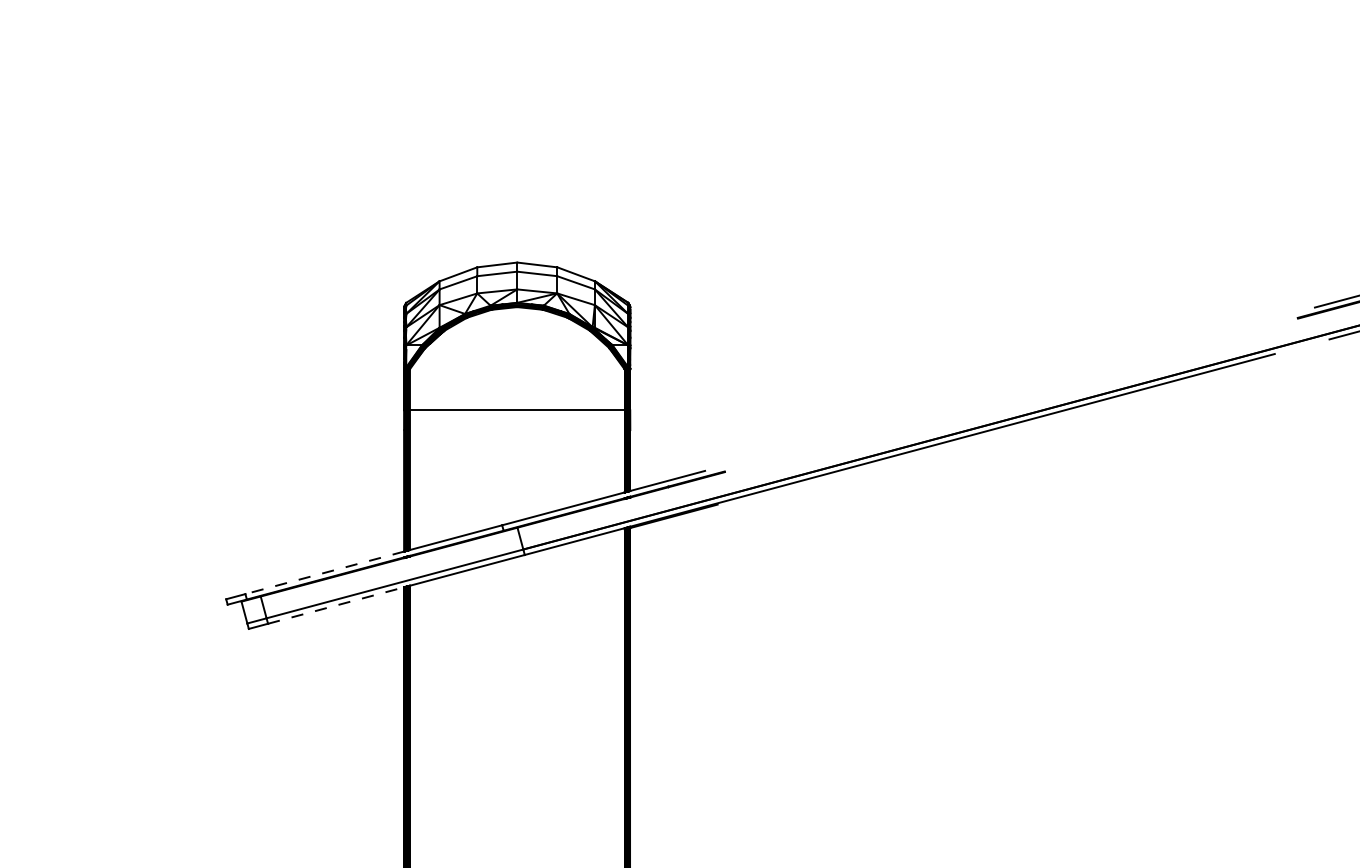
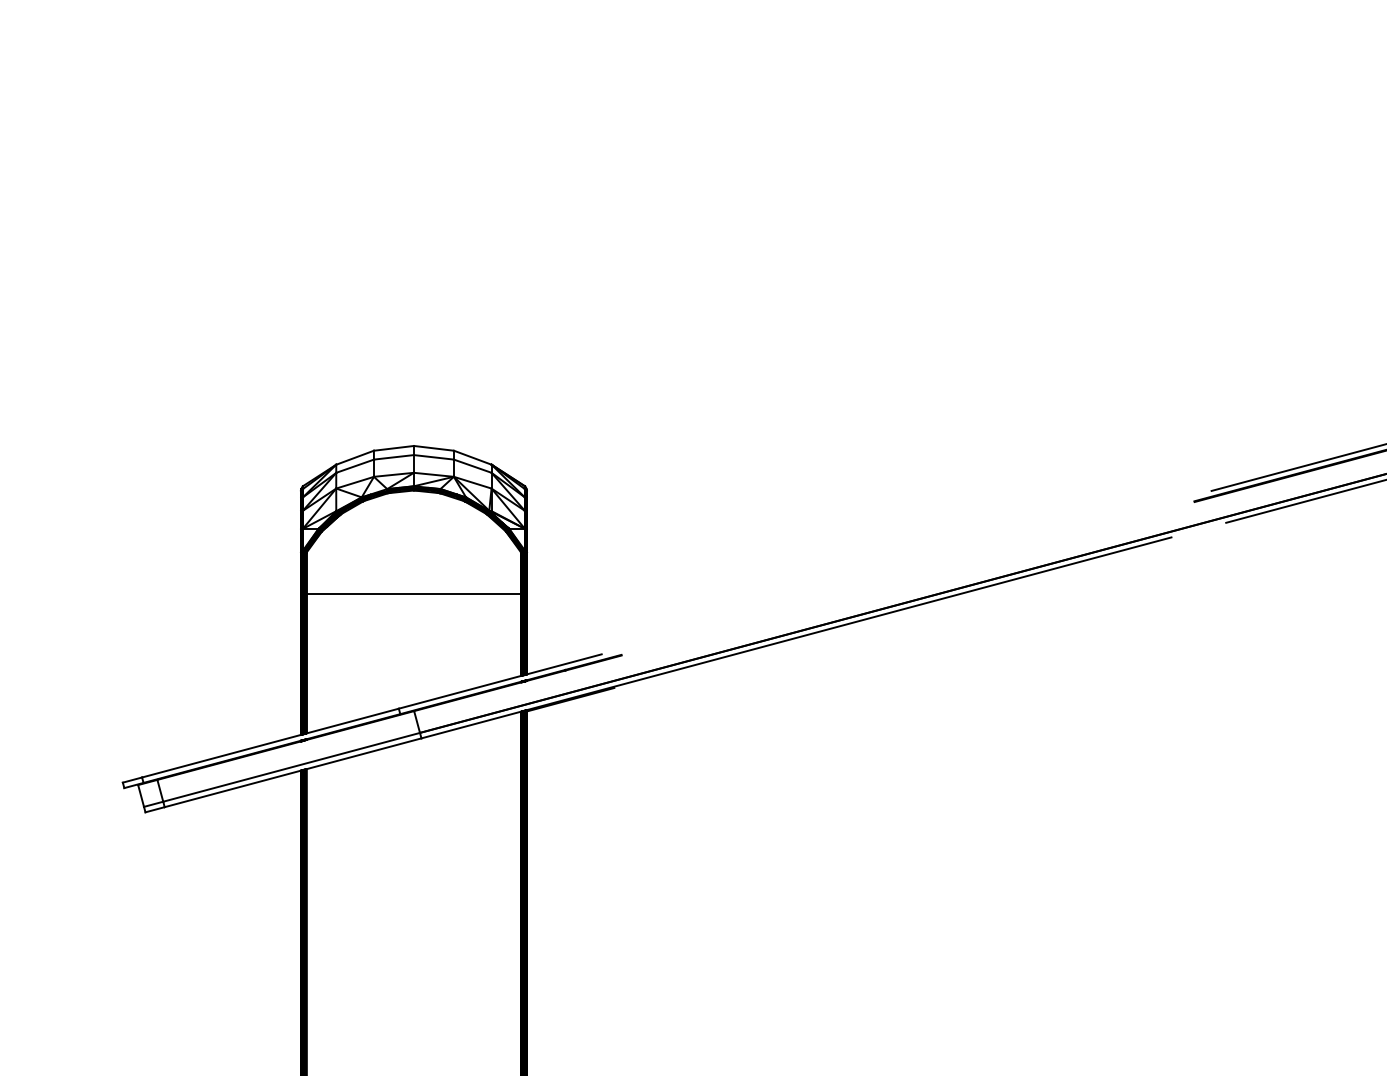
line: (324, 573) -> (221, 756), dashed -> solid
line: (335, 605) -> (232, 788), dashed -> solid

